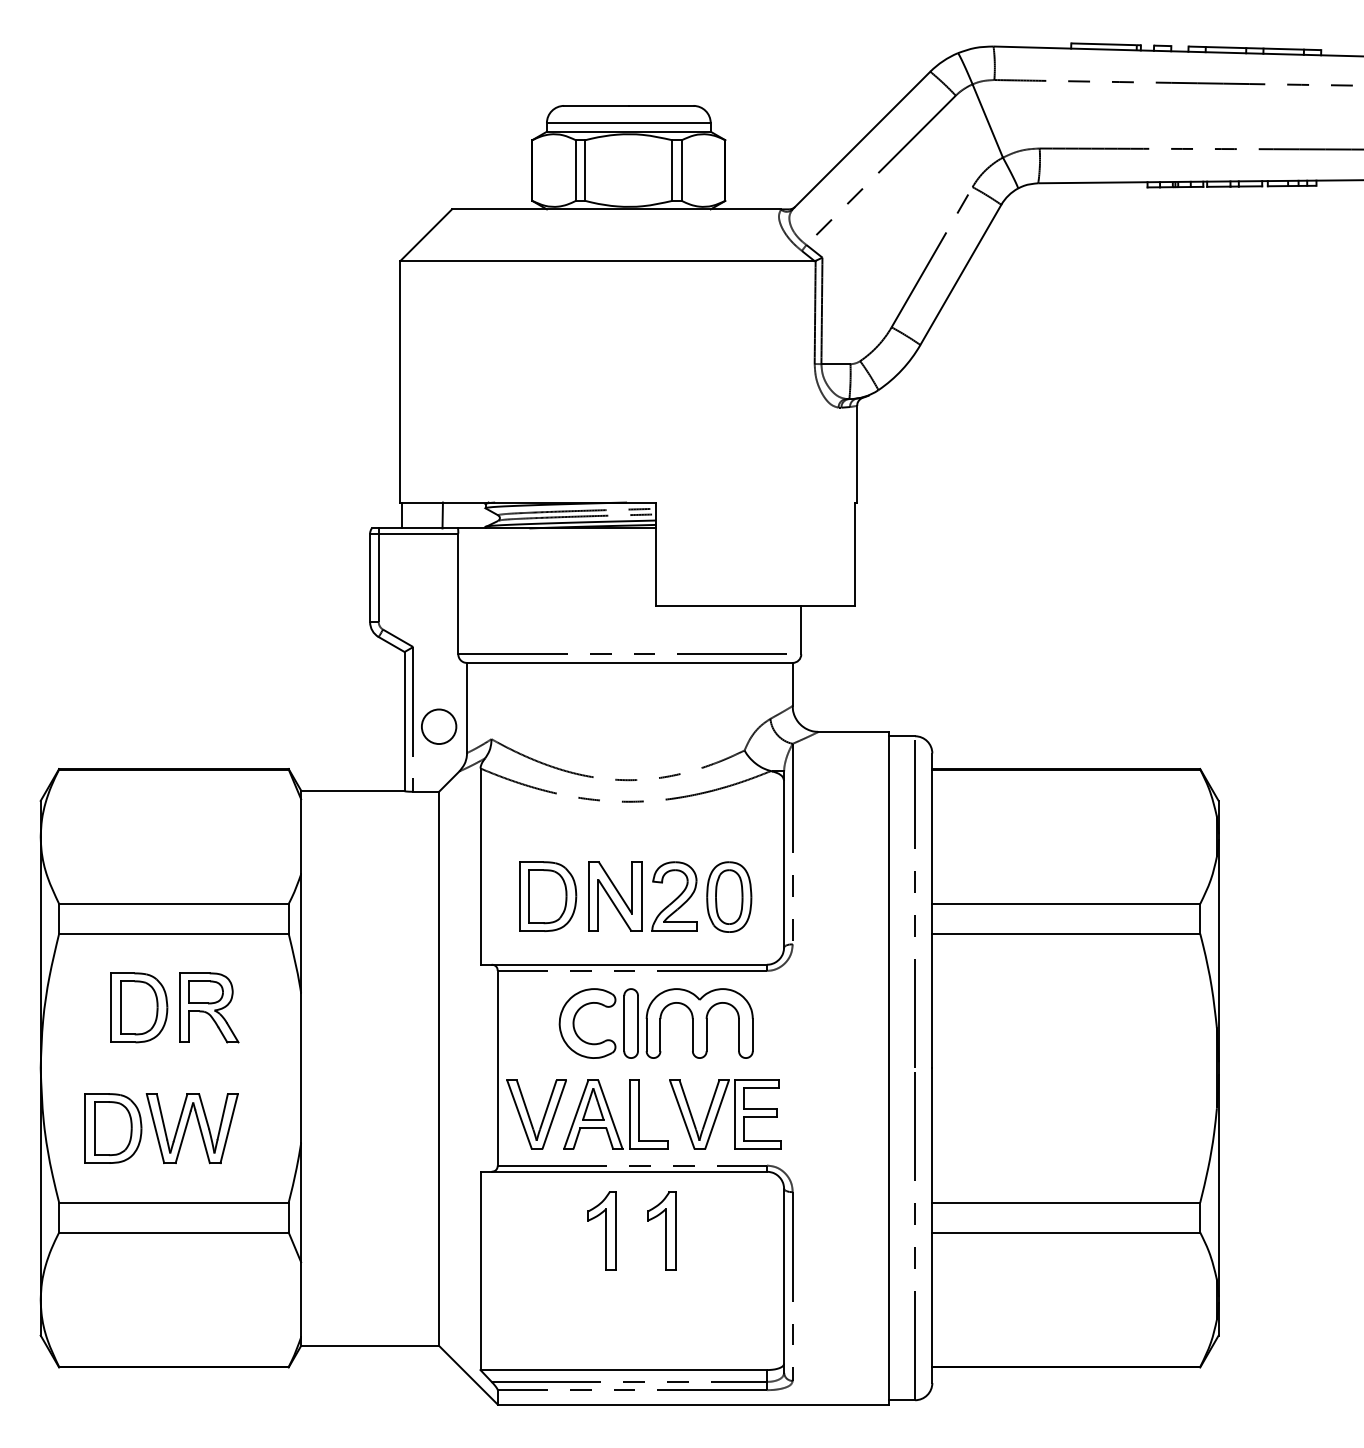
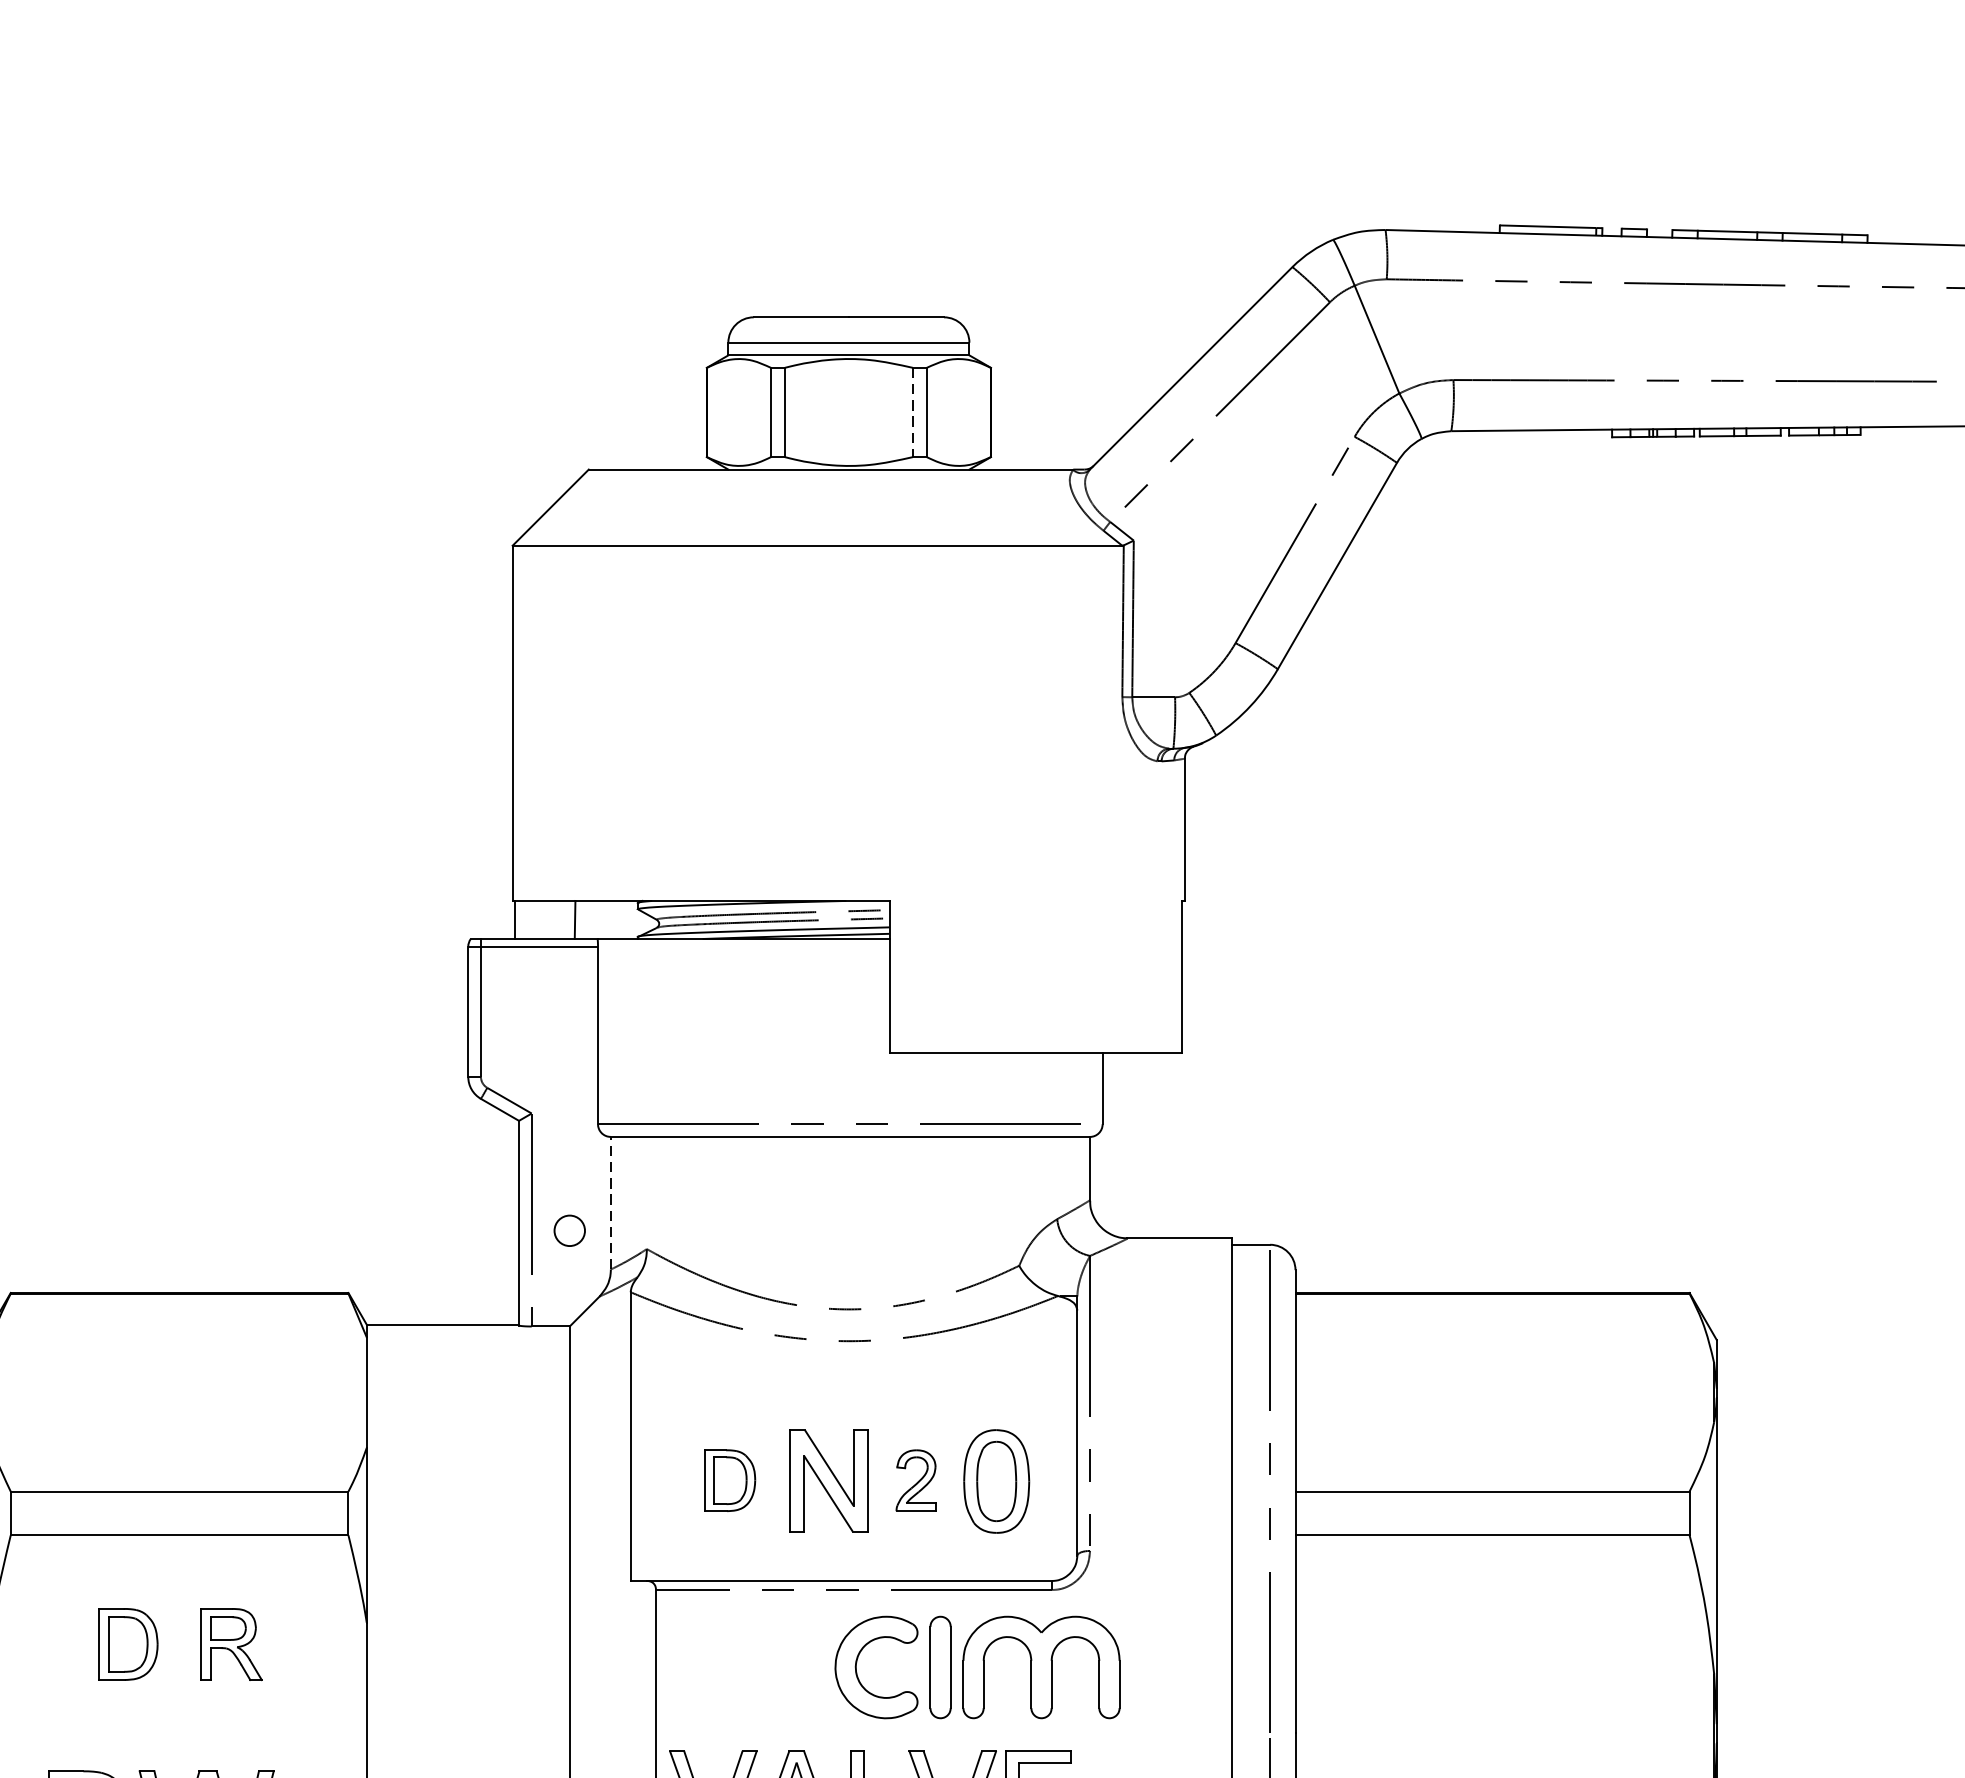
line: (672, 171) -> (913, 413), solid -> dashed
line: (467, 707) -> (611, 1202), solid -> dashed
circle: (438, 726) -> (568, 1230), size x0.6
part: (548, 896) -> (730, 1480), size x0.6
part: (674, 896) -> (916, 1480), size x0.6
part: (139, 1007) -> (128, 1643), size x0.7
part: (209, 1007) -> (231, 1643), size x0.7
part: (655, 1023) -> (976, 1667), moved

